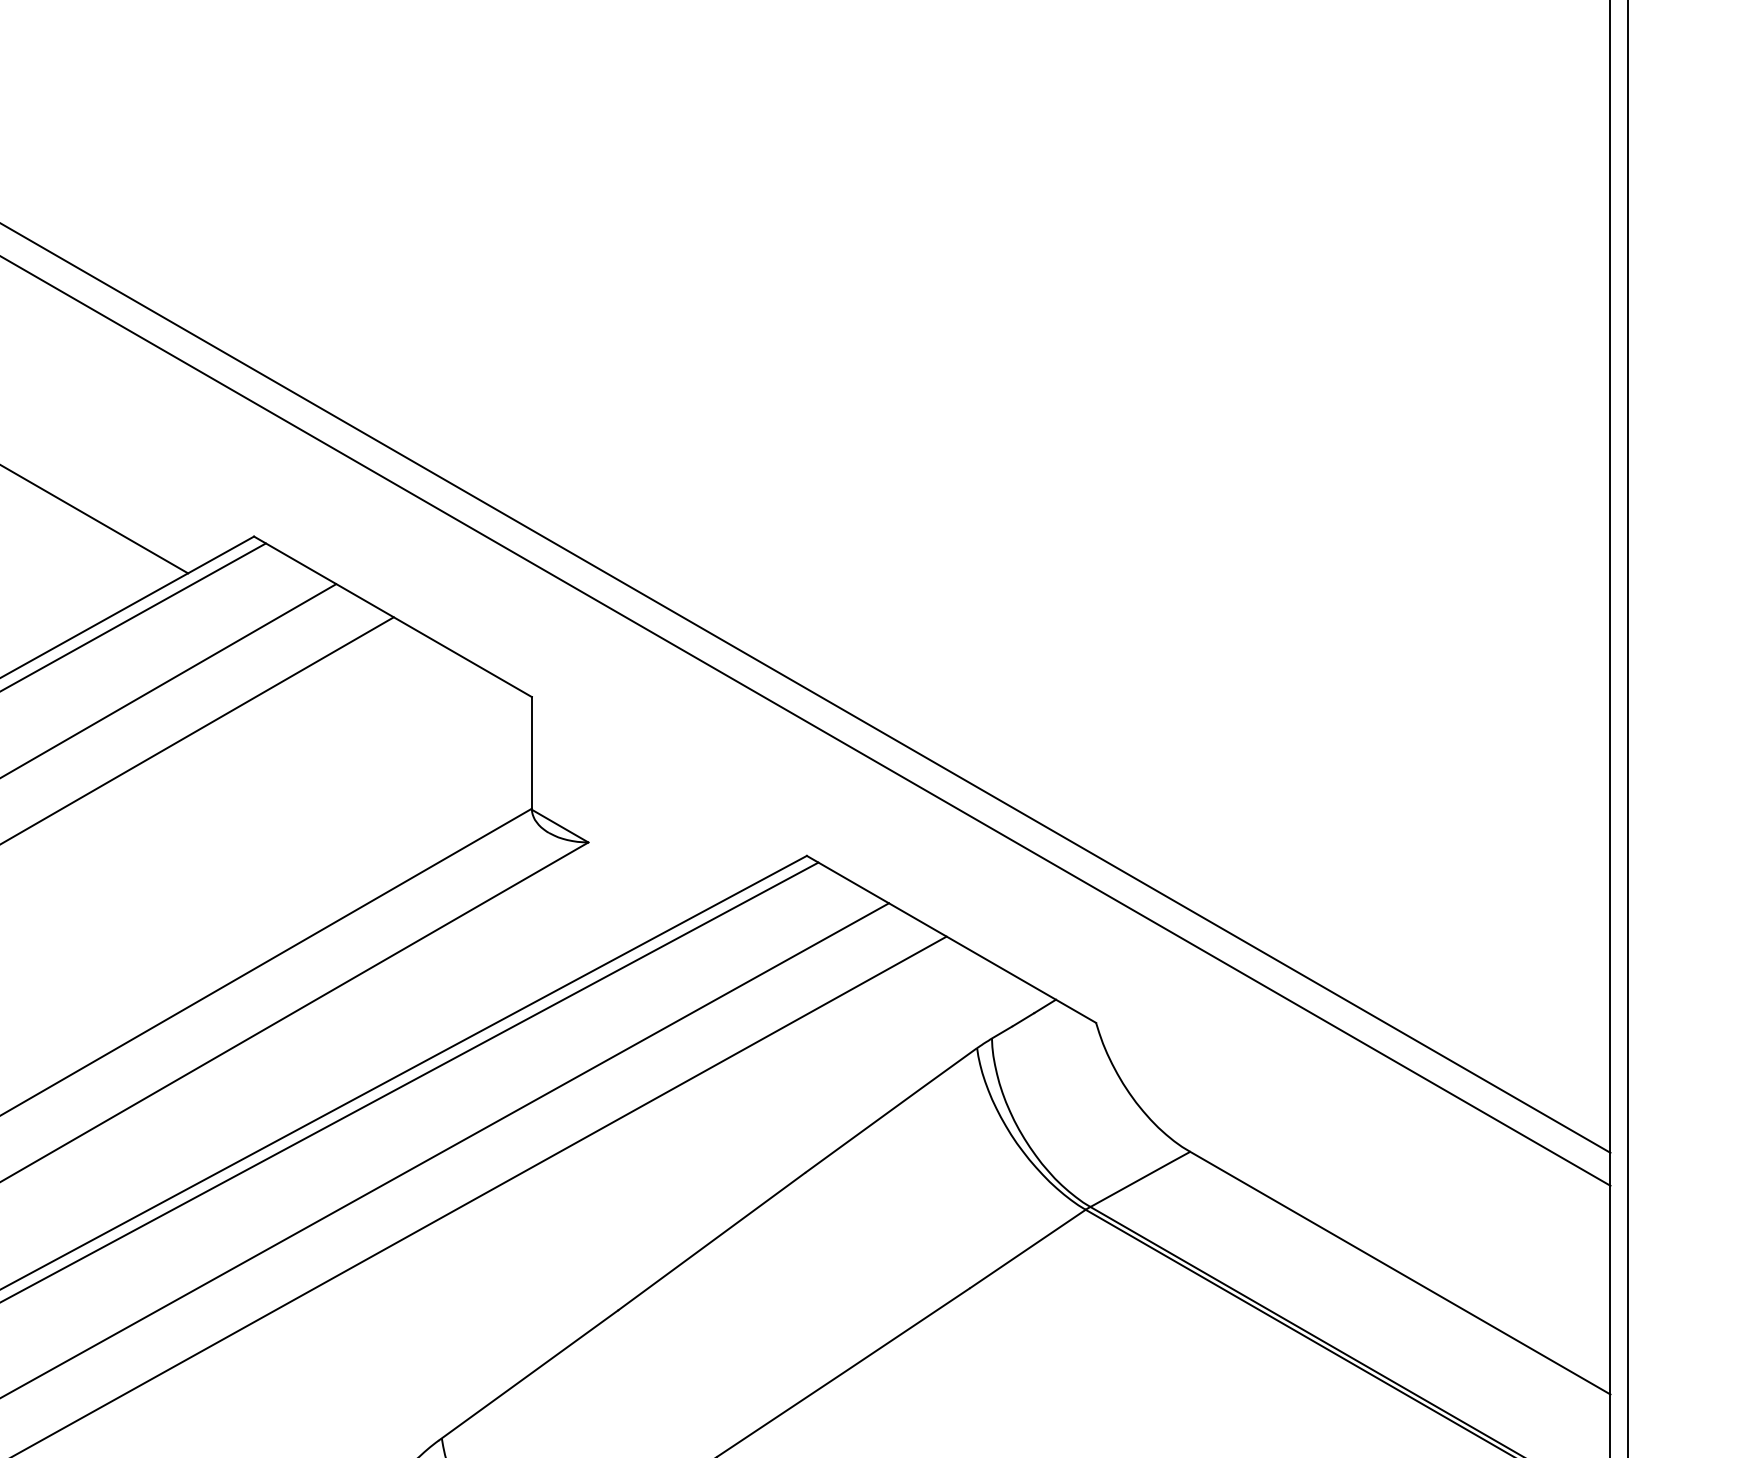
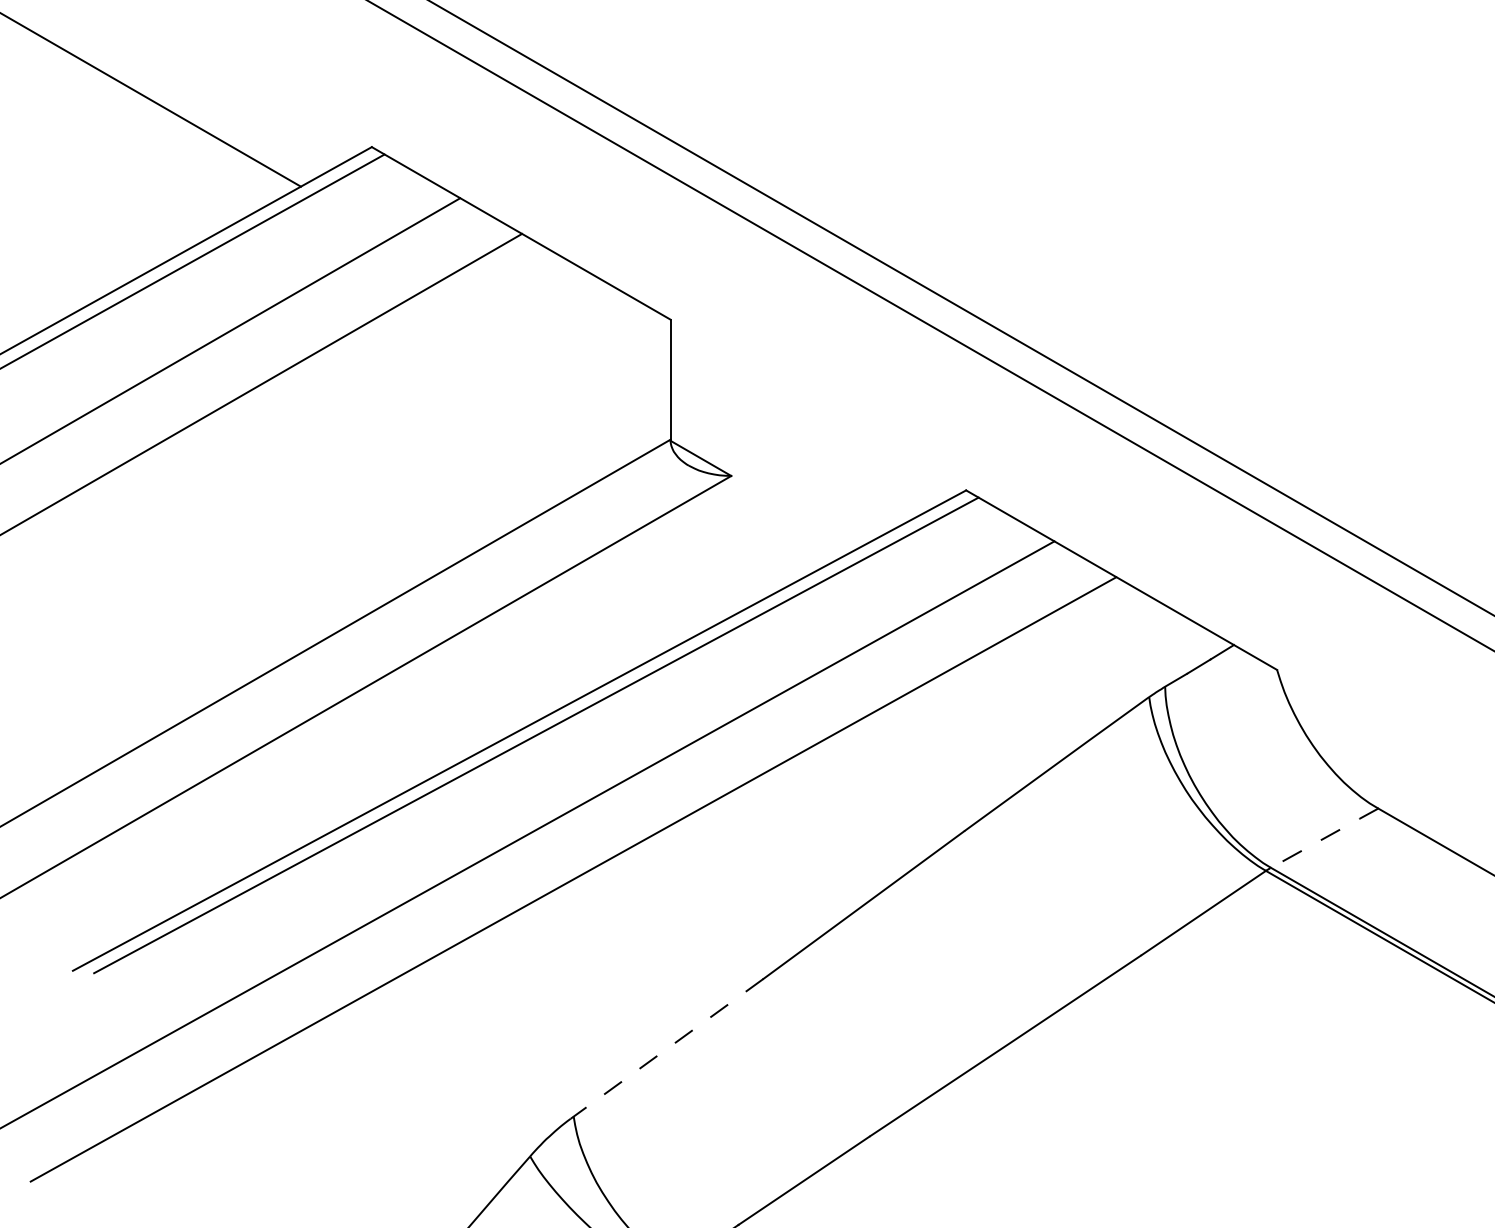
line: (1140, 1179) -> (1324, 838), solid -> dashed
line: (528, 1375) -> (666, 1049), solid -> dashed

